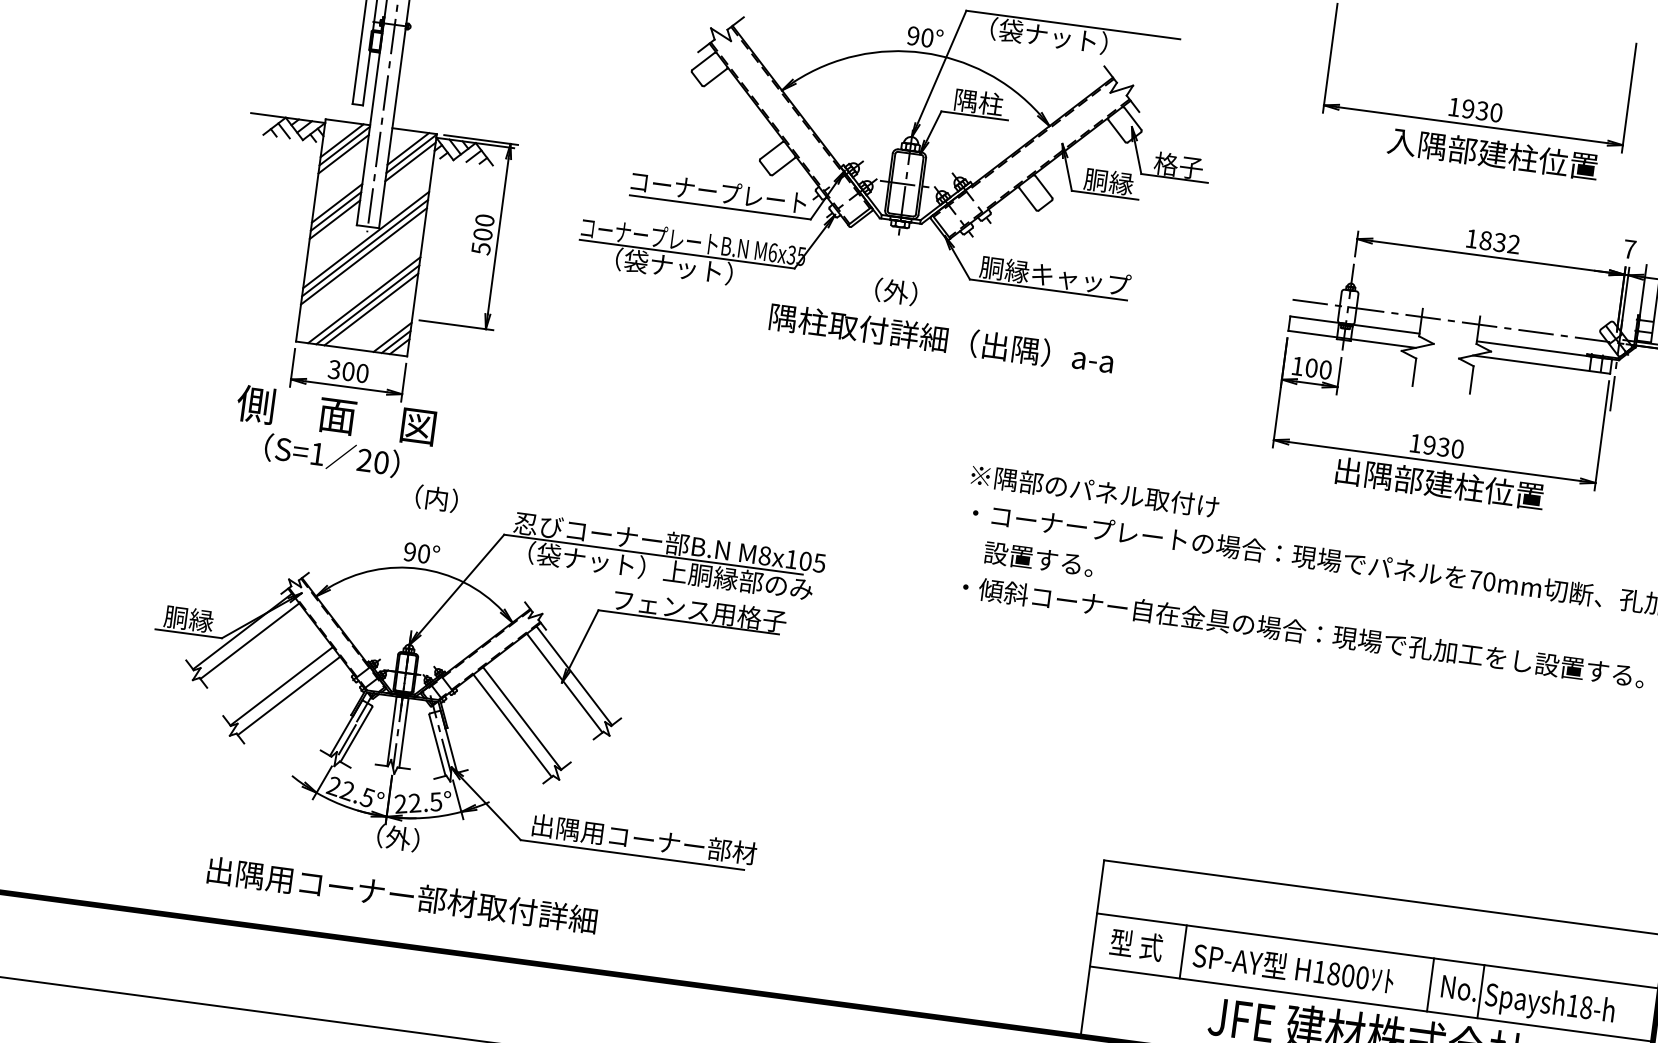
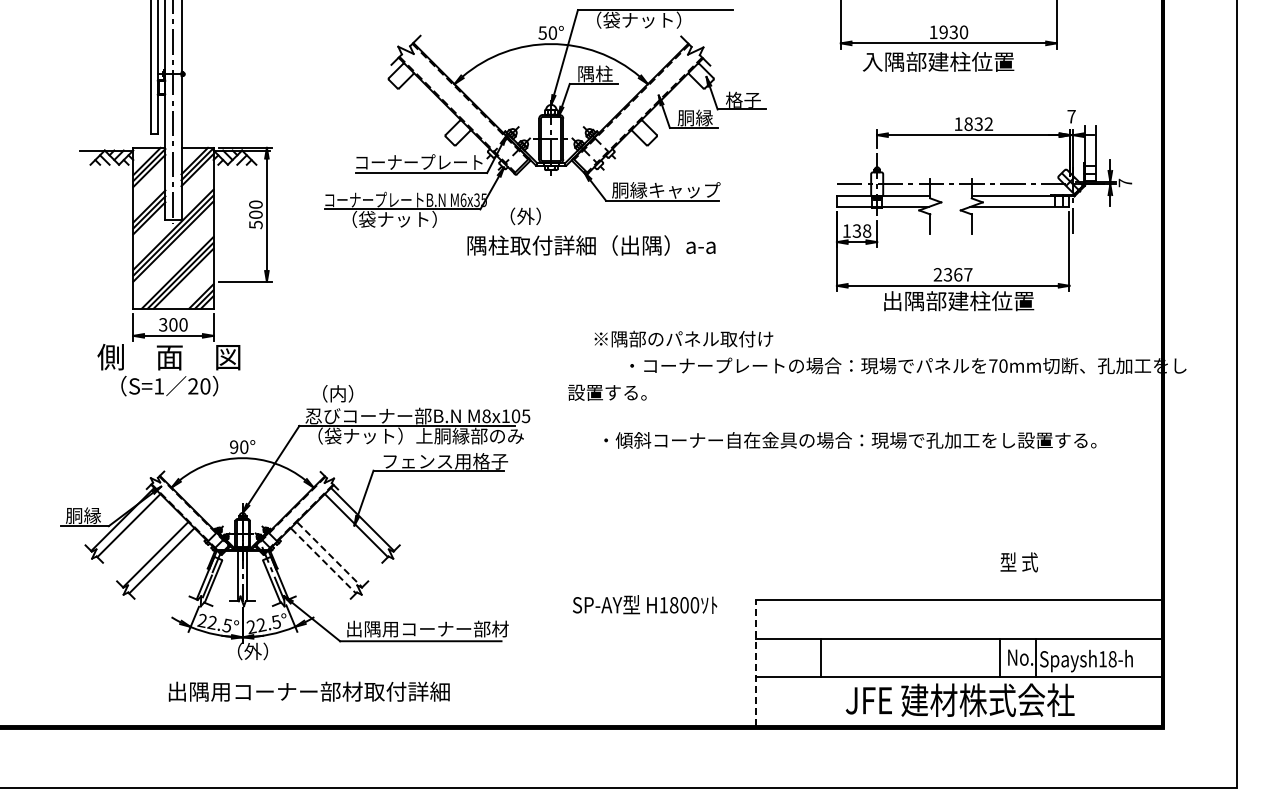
text: (913, 35) -> (542, 32), 90° -> 50°
text: (1493, 153) -> (938, 61), moved
text: (895, 292) -> (525, 216), moved
text: (1318, 368) -> (861, 230), 100 -> 138
text: (1435, 445) -> (952, 274), 1930 -> 2367
text: (1094, 490) -> (683, 338), moved
text: (437, 498) -> (338, 393), moved
text: (1039, 558) -> (607, 392), moved
text: (1303, 632) -> (850, 440), moved
line: (522, 718) -> (329, 554), solid -> dashed
line: (512, 726) -> (323, 561), solid -> dashed
text: (401, 894) -> (308, 691), moved
text: (1135, 945) -> (1018, 562), moved
line: (1092, 947) -> (756, 663), solid -> dashed
text: (1294, 967) -> (645, 604), moved

